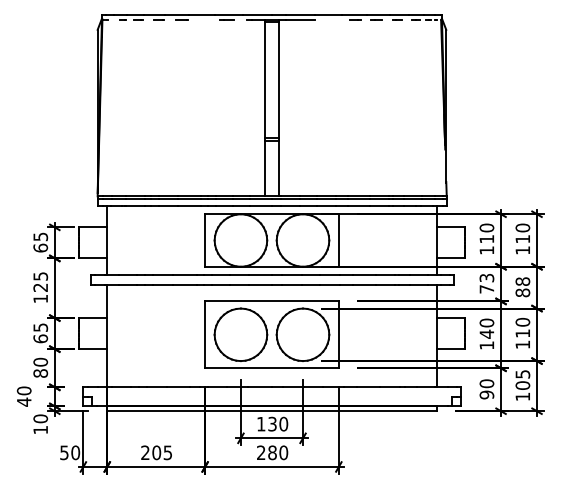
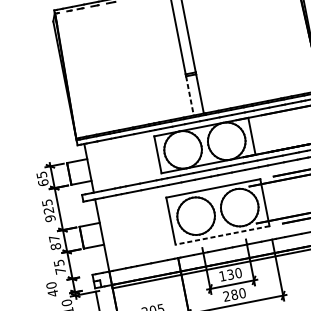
line: (264, 168) -> (189, 95), solid -> dashed
text: (40, 298) -> (50, 218), 125 -> 925
text: (40, 333) -> (55, 242), 65 -> 87
text: (40, 367) -> (59, 266), 80 -> 75
line: (271, 368) -> (222, 235), solid -> dashed

